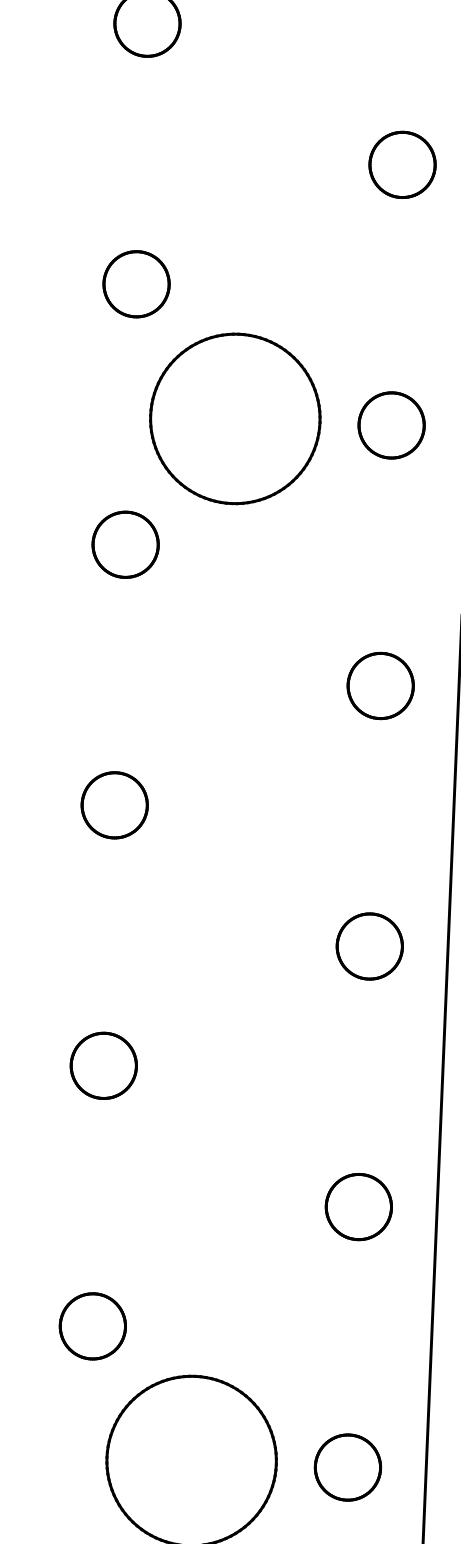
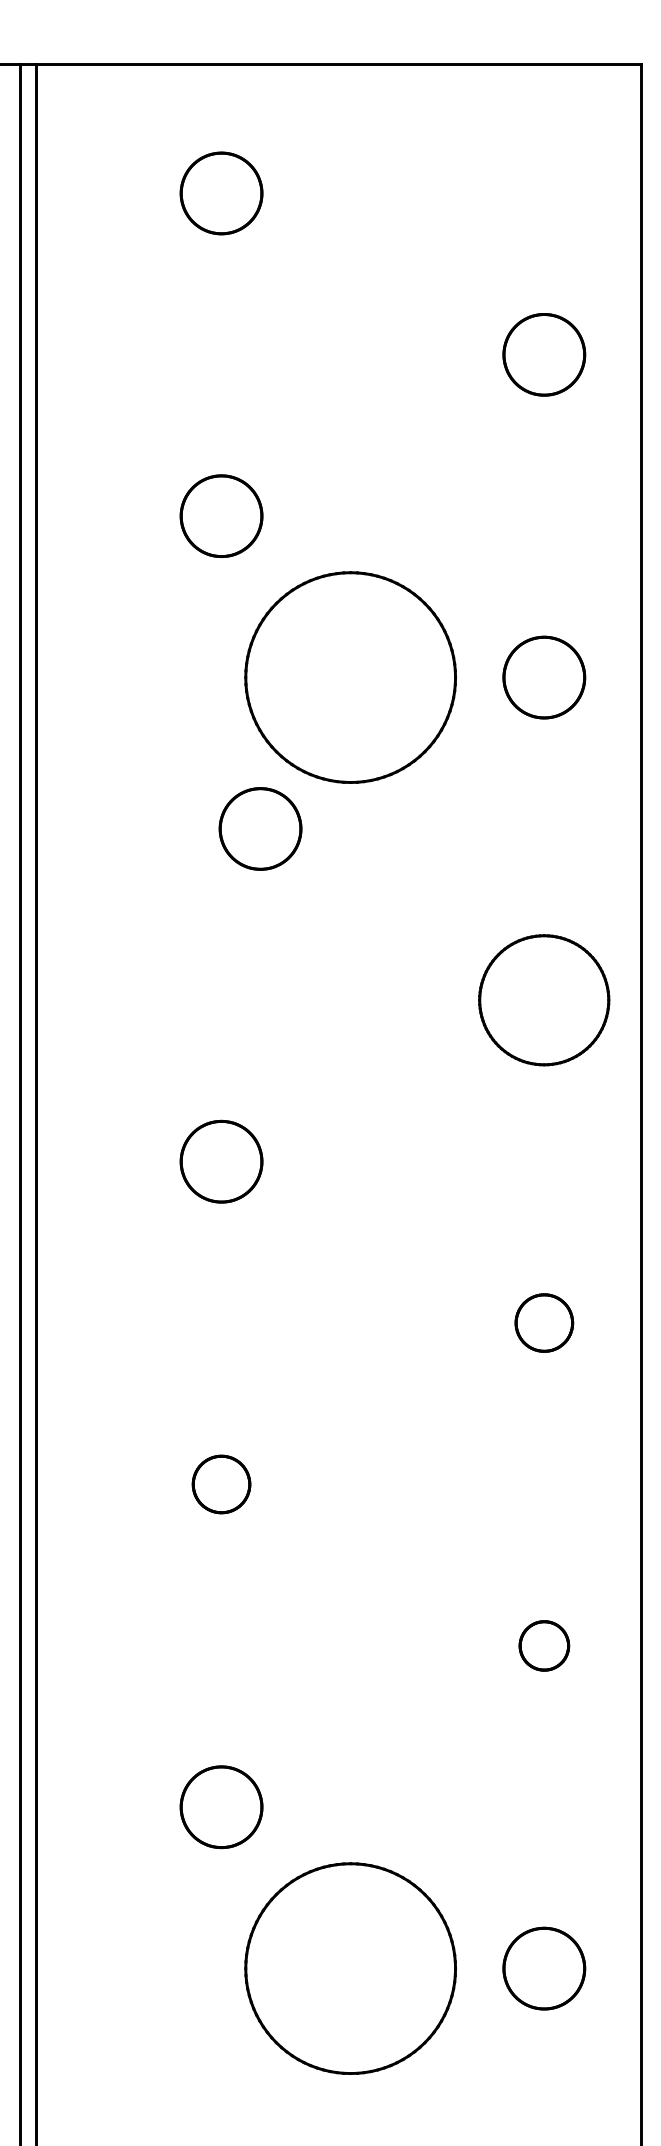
part: (125, 544) -> (260, 828), moved
part: (380, 686) -> (544, 1000), size x1.6
part: (369, 946) -> (544, 1322), size x0.7
part: (103, 1065) -> (221, 1484), size x0.7
part: (359, 1206) -> (544, 1645), size x0.6

